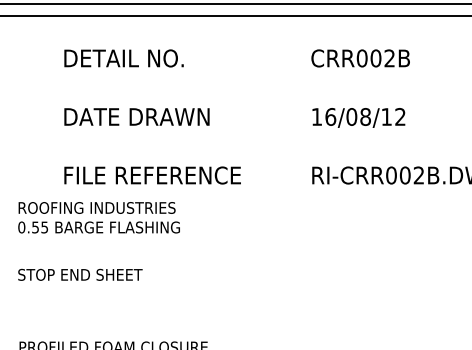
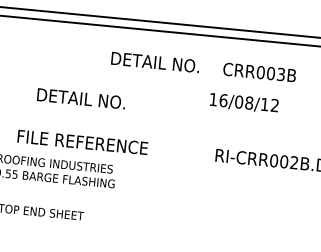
text: (123, 58) -> (155, 62), moved
text: (389, 58) -> (280, 74), CRR002B -> CRR003B
text: (144, 116) -> (96, 99), DATE DRAWN -> DETAIL NO.
text: (358, 117) -> (244, 102), moved
text: (152, 175) -> (82, 142), moved

